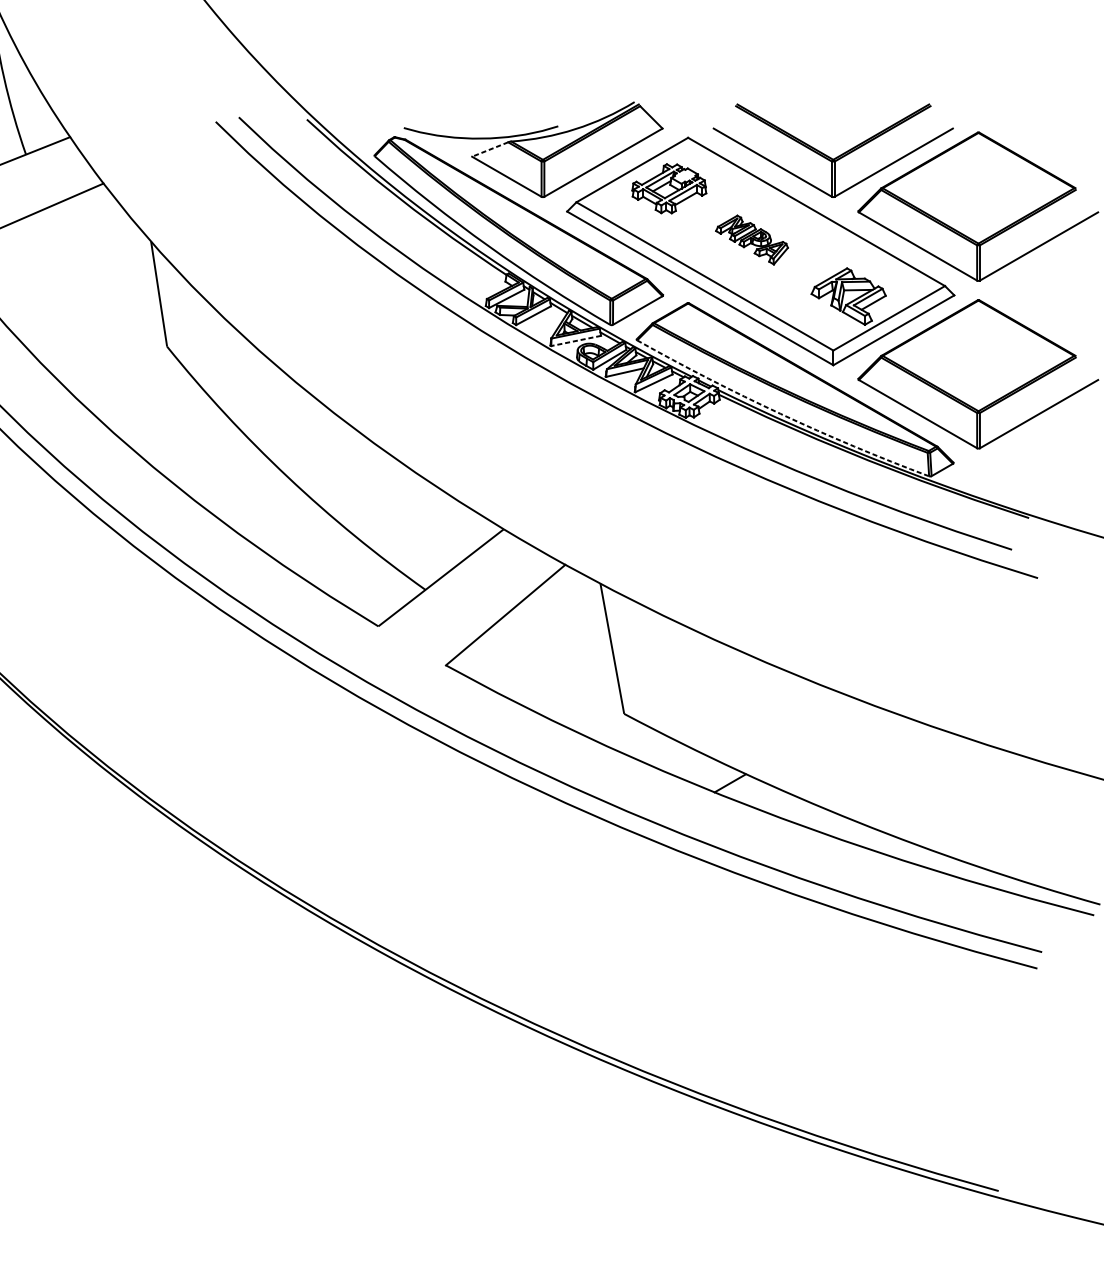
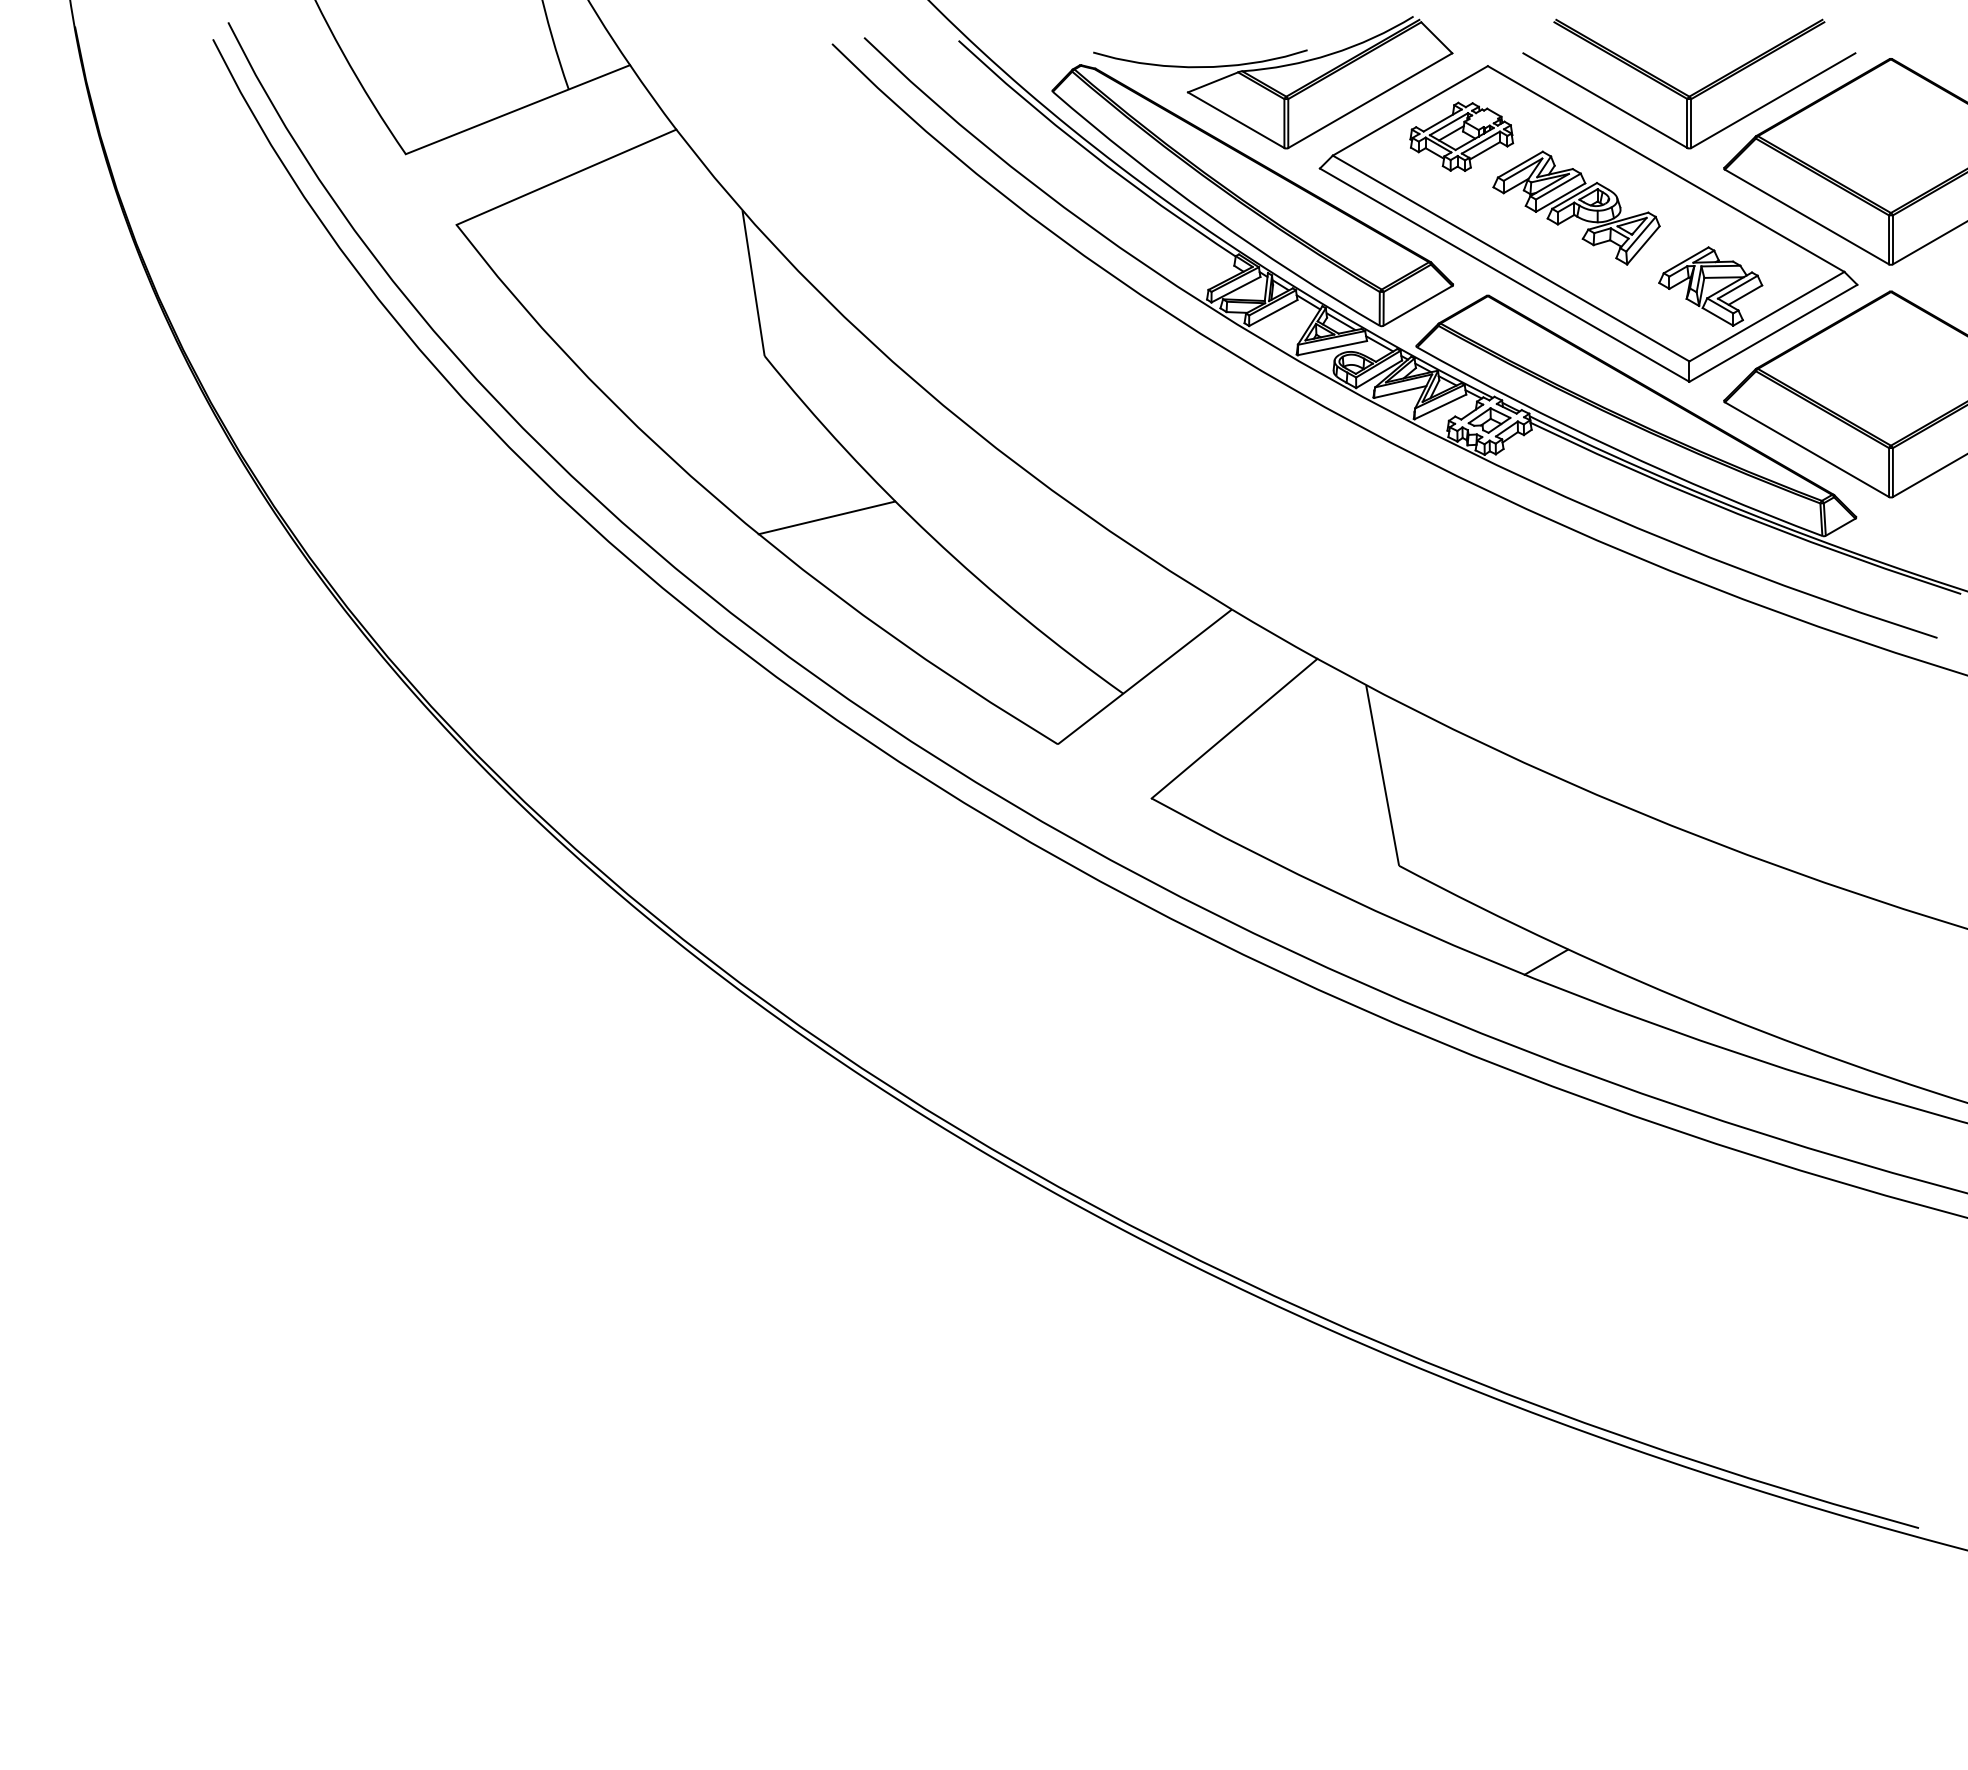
line: (490, 149) -> (1213, 82), dashed -> solid
part: (752, 239) -> (1576, 207), size x1.67
line: (575, 341) -> (1331, 348), dashed -> solid
arc: (780, 413) -> (1616, 449), dashed -> solid
line: (211, 462) -> (826, 517), added

